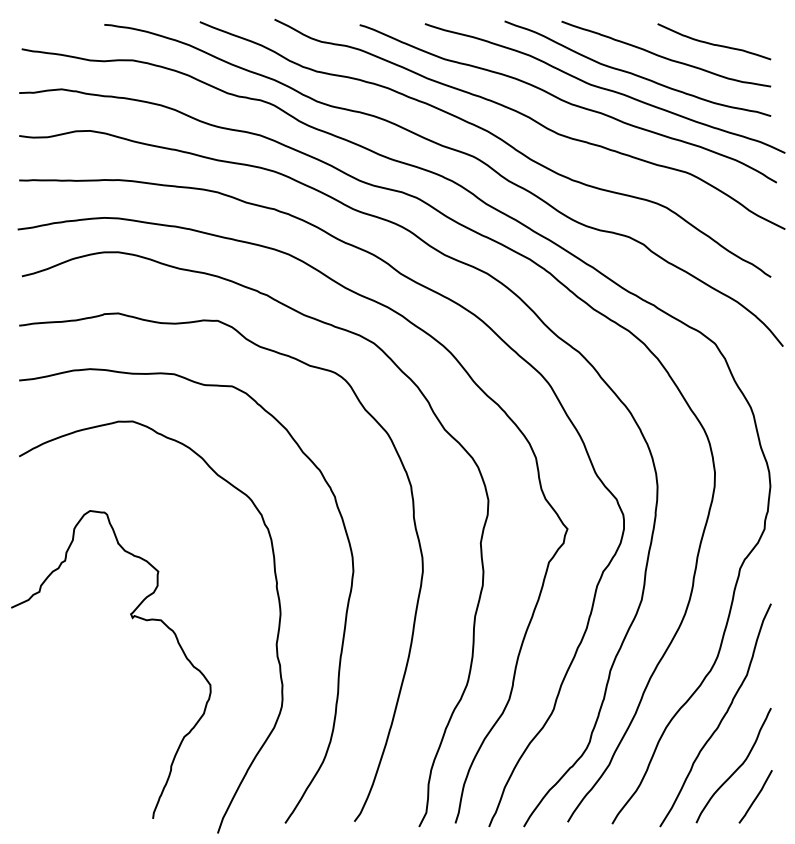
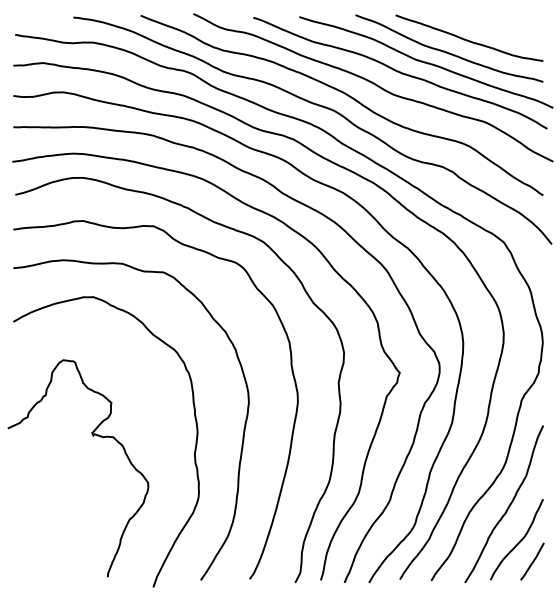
curve: (714, 43) -> (503, 30), removed

